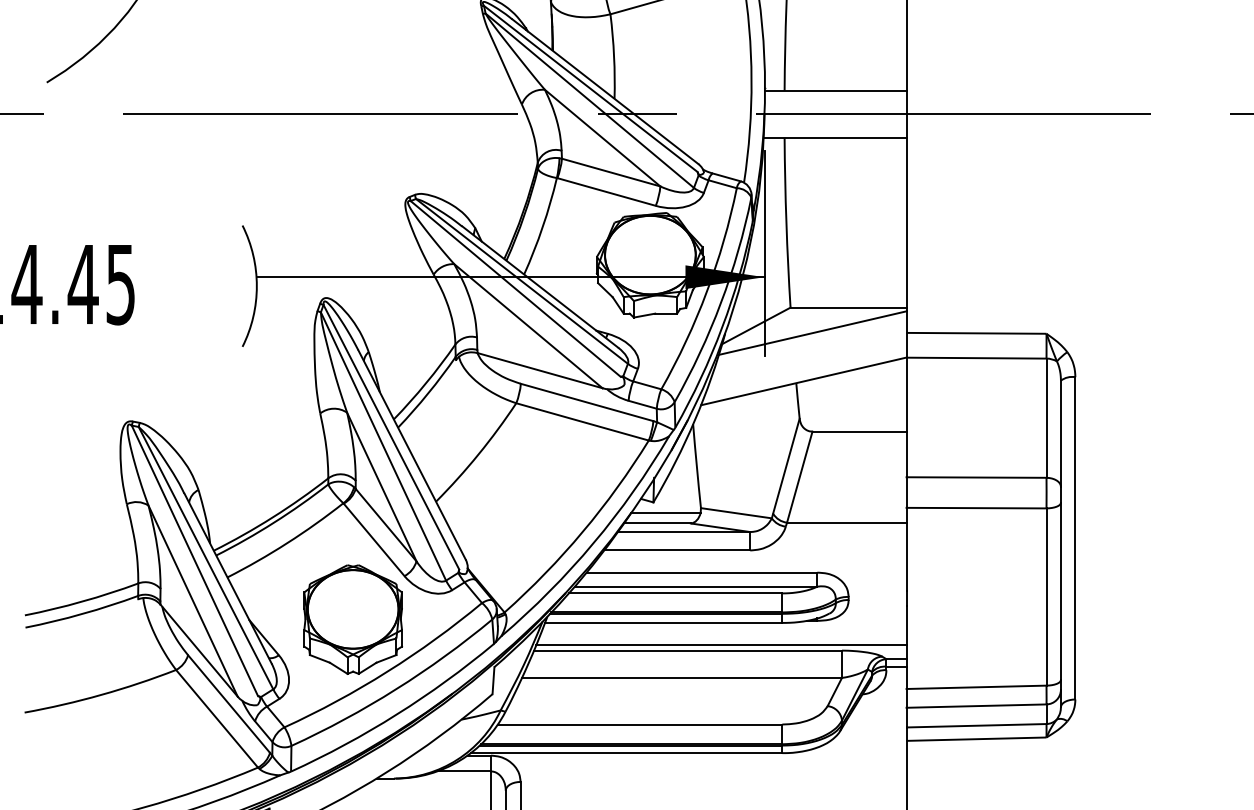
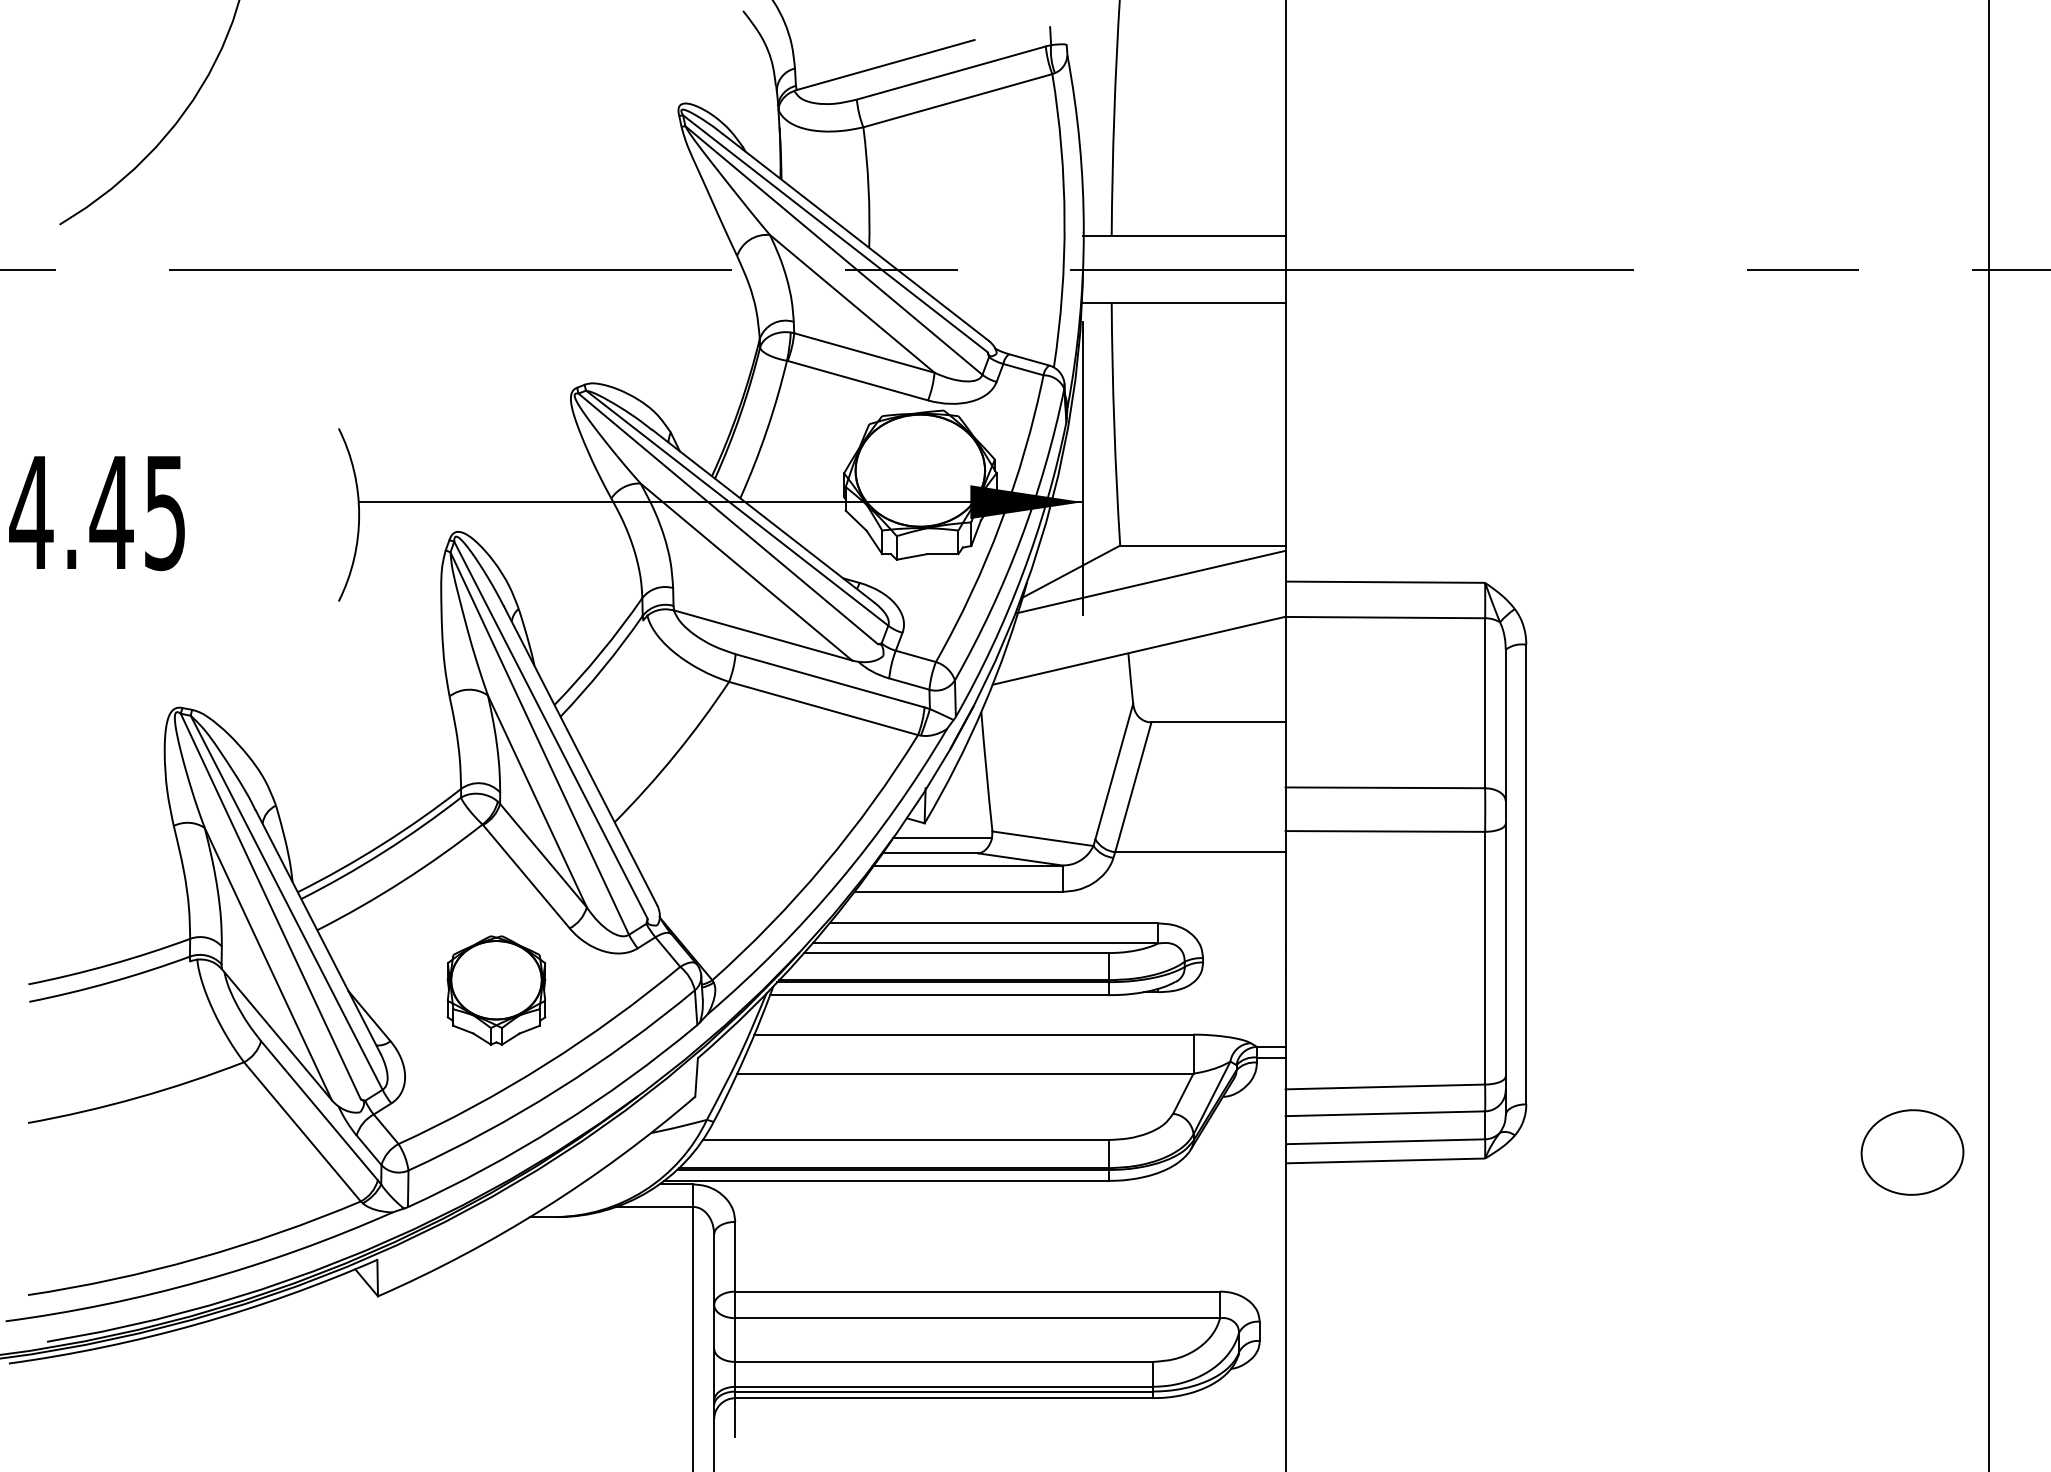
part: (353, 619) -> (496, 990), size x0.7
line: (721, 644) -> (1021, 1026), removed

